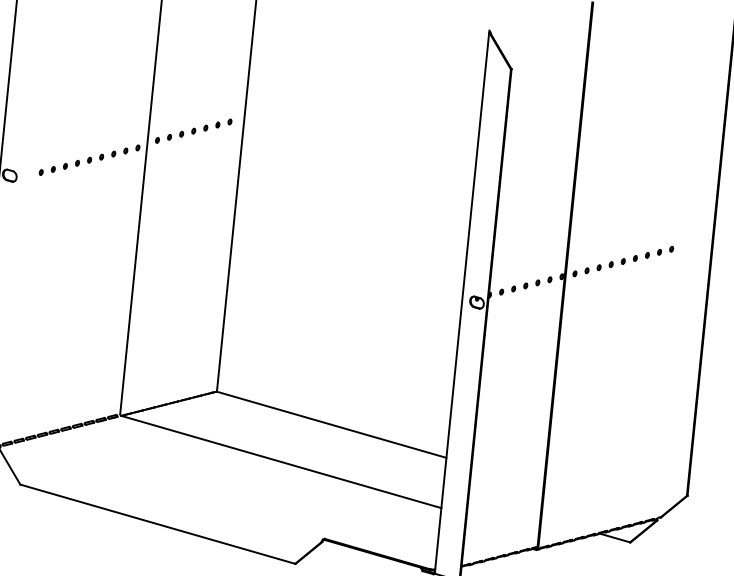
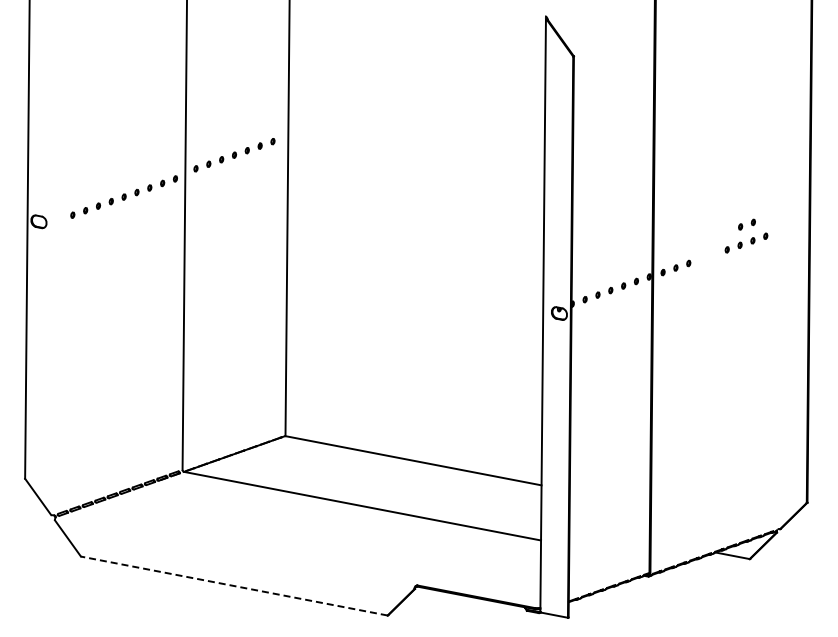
part: (616, 262) -> (746, 224), moved
line: (157, 523) -> (233, 585), solid -> dashed

